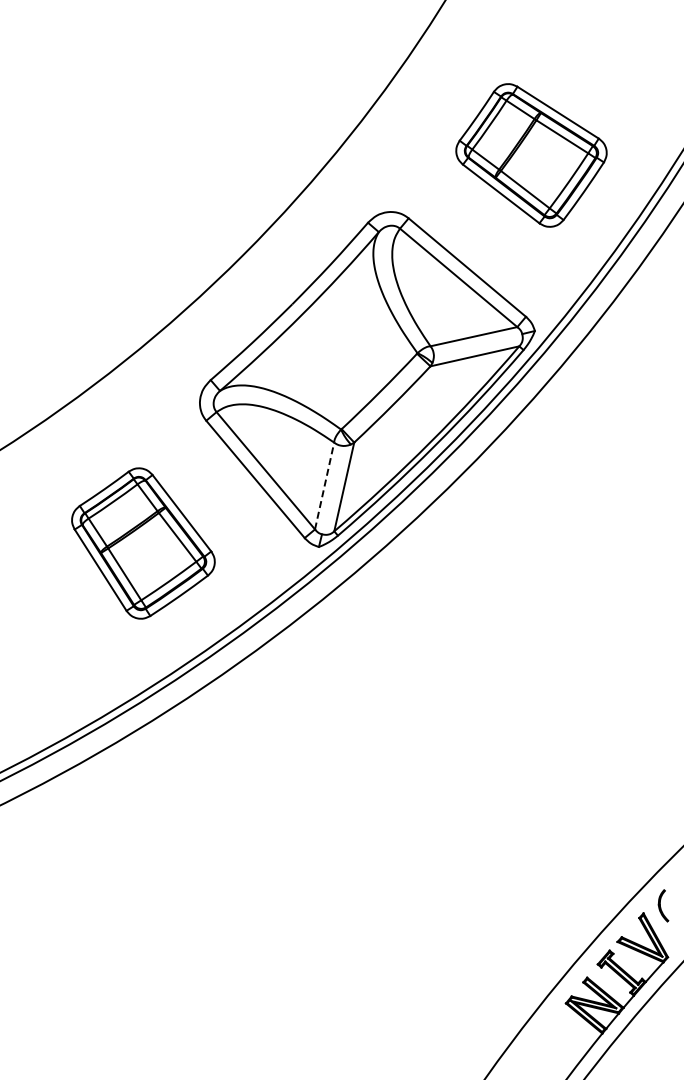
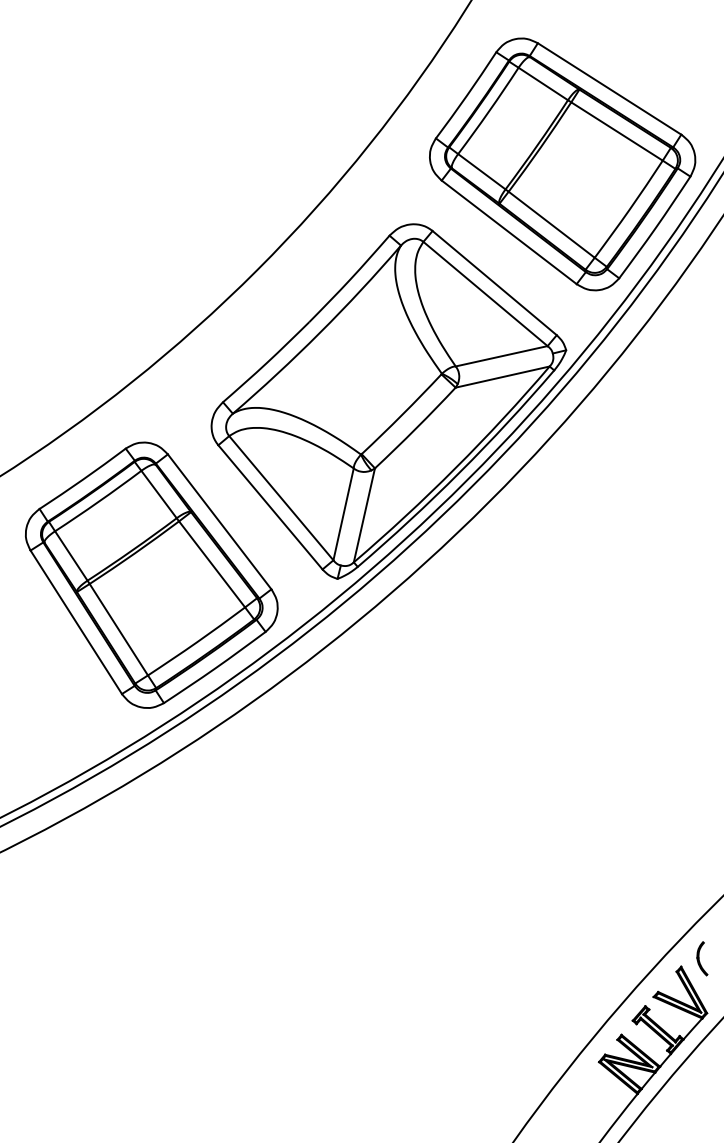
part: (531, 155) -> (562, 164), size x1.67
line: (324, 485) -> (343, 513), dashed -> solid
part: (143, 543) -> (151, 575), size x1.67

